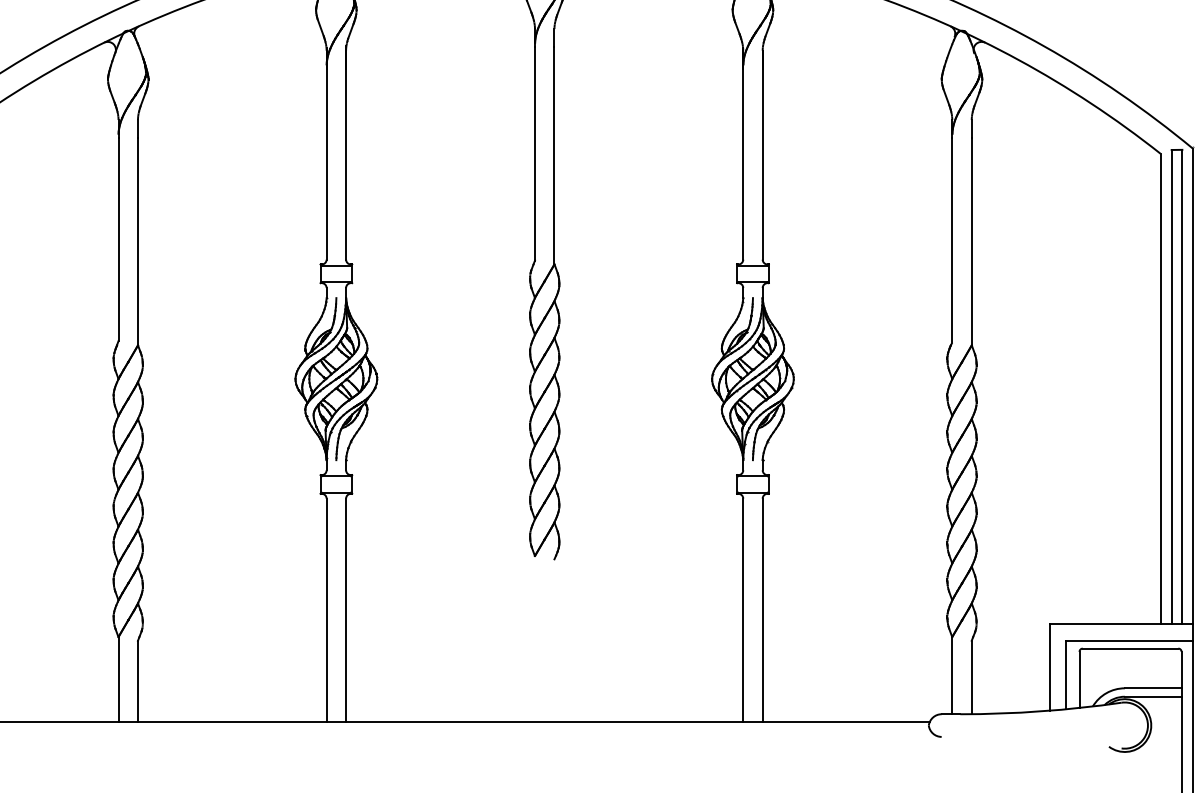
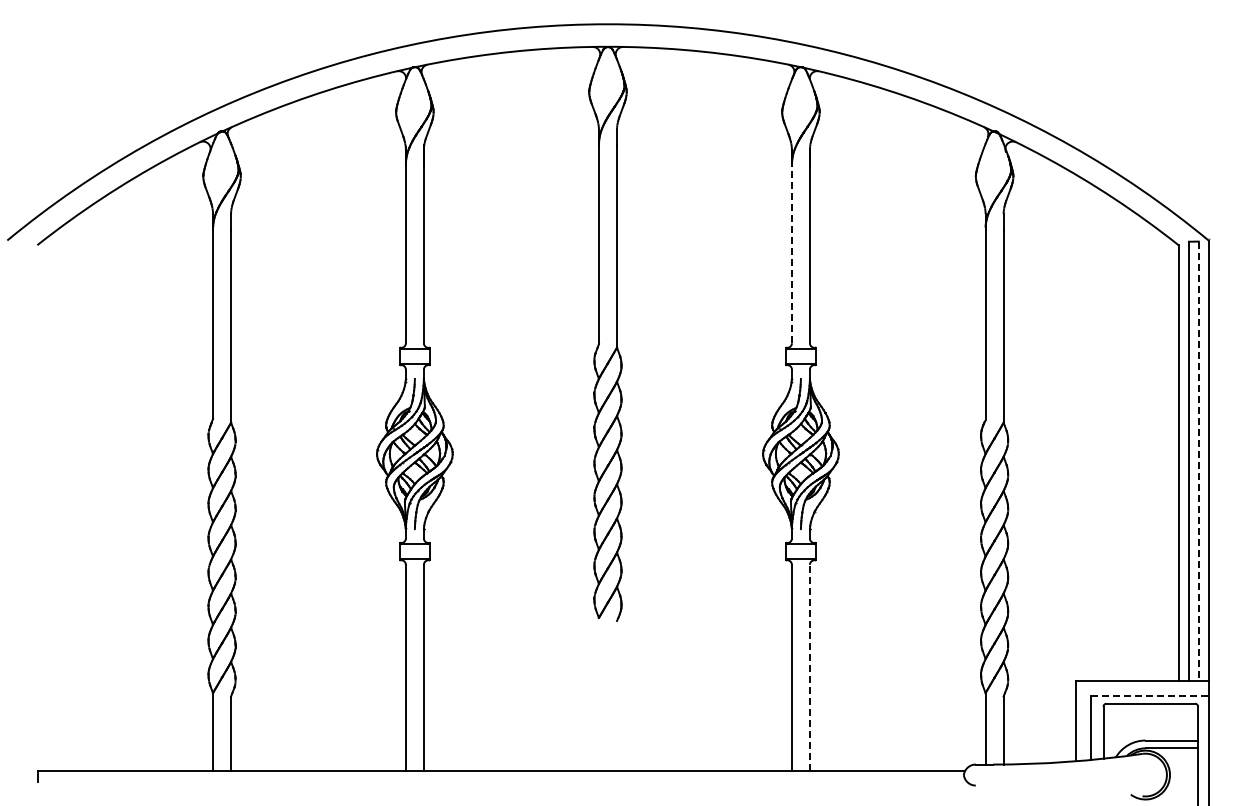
line: (742, 152) -> (791, 244), solid -> dashed
line: (1182, 387) -> (1198, 461), solid -> dashed
line: (762, 609) -> (809, 667), solid -> dashed
line: (1129, 640) -> (1149, 696), solid -> dashed

